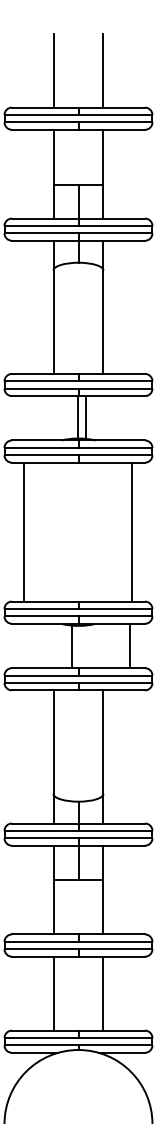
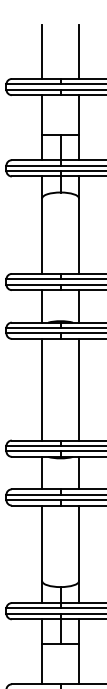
line: (77, 418) -> (42, 306), moved
line: (86, 418) -> (78, 306), moved
line: (24, 531) -> (42, 389), moved
line: (132, 531) -> (78, 389), moved
line: (71, 645) -> (42, 472), moved
line: (130, 645) -> (78, 472), moved

